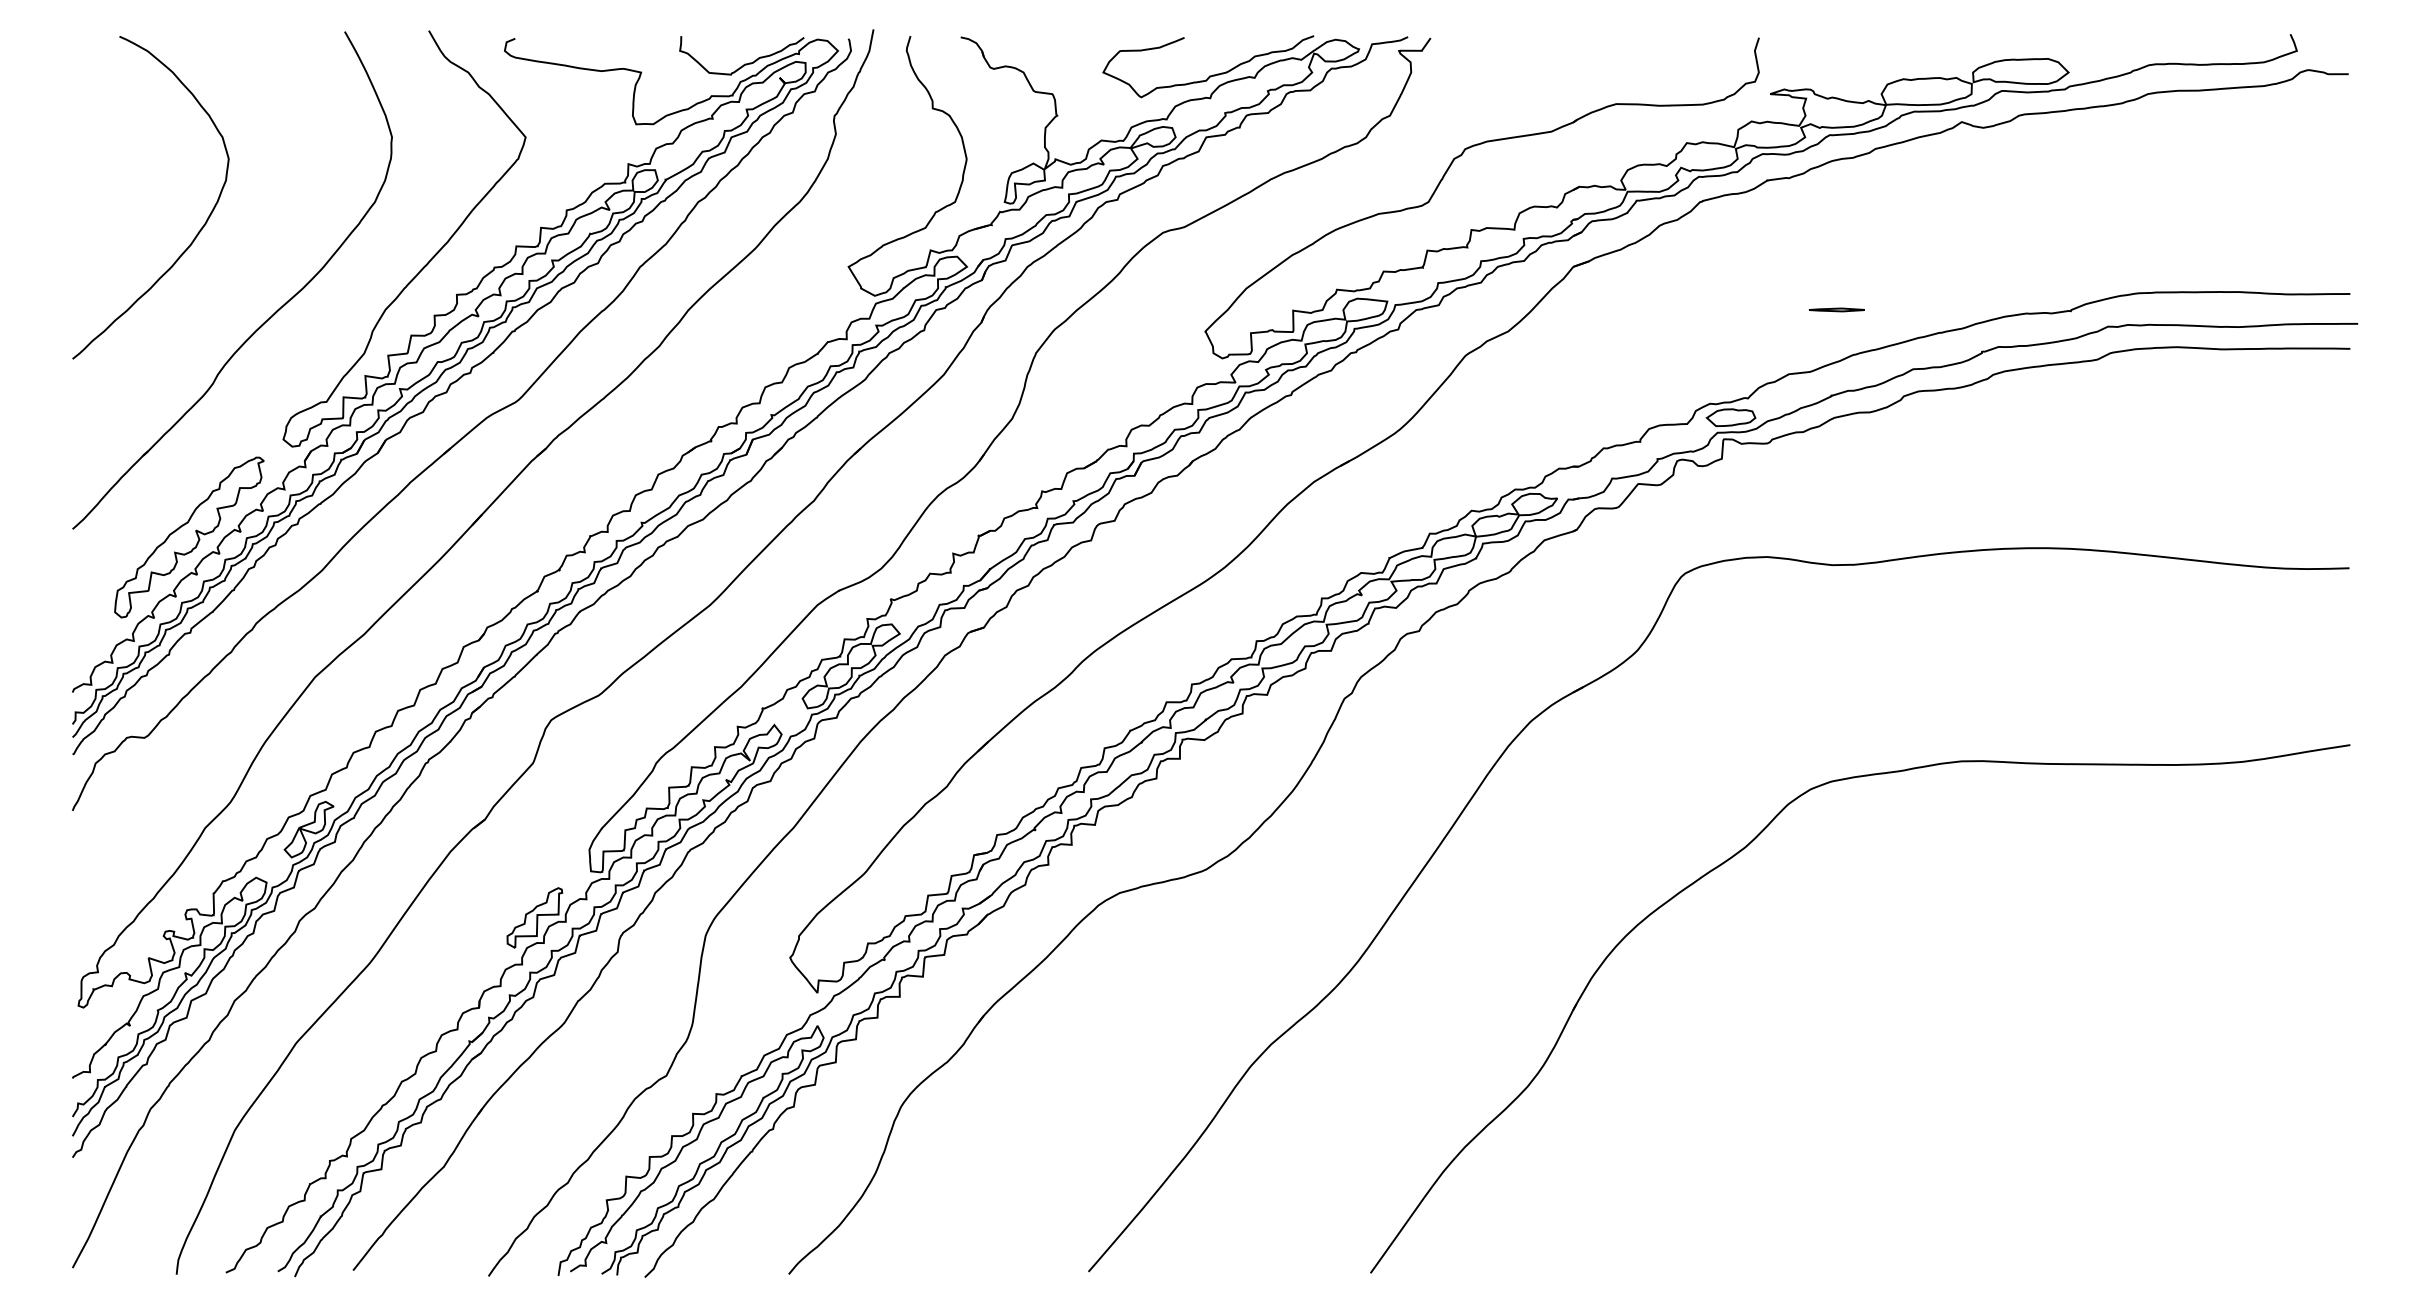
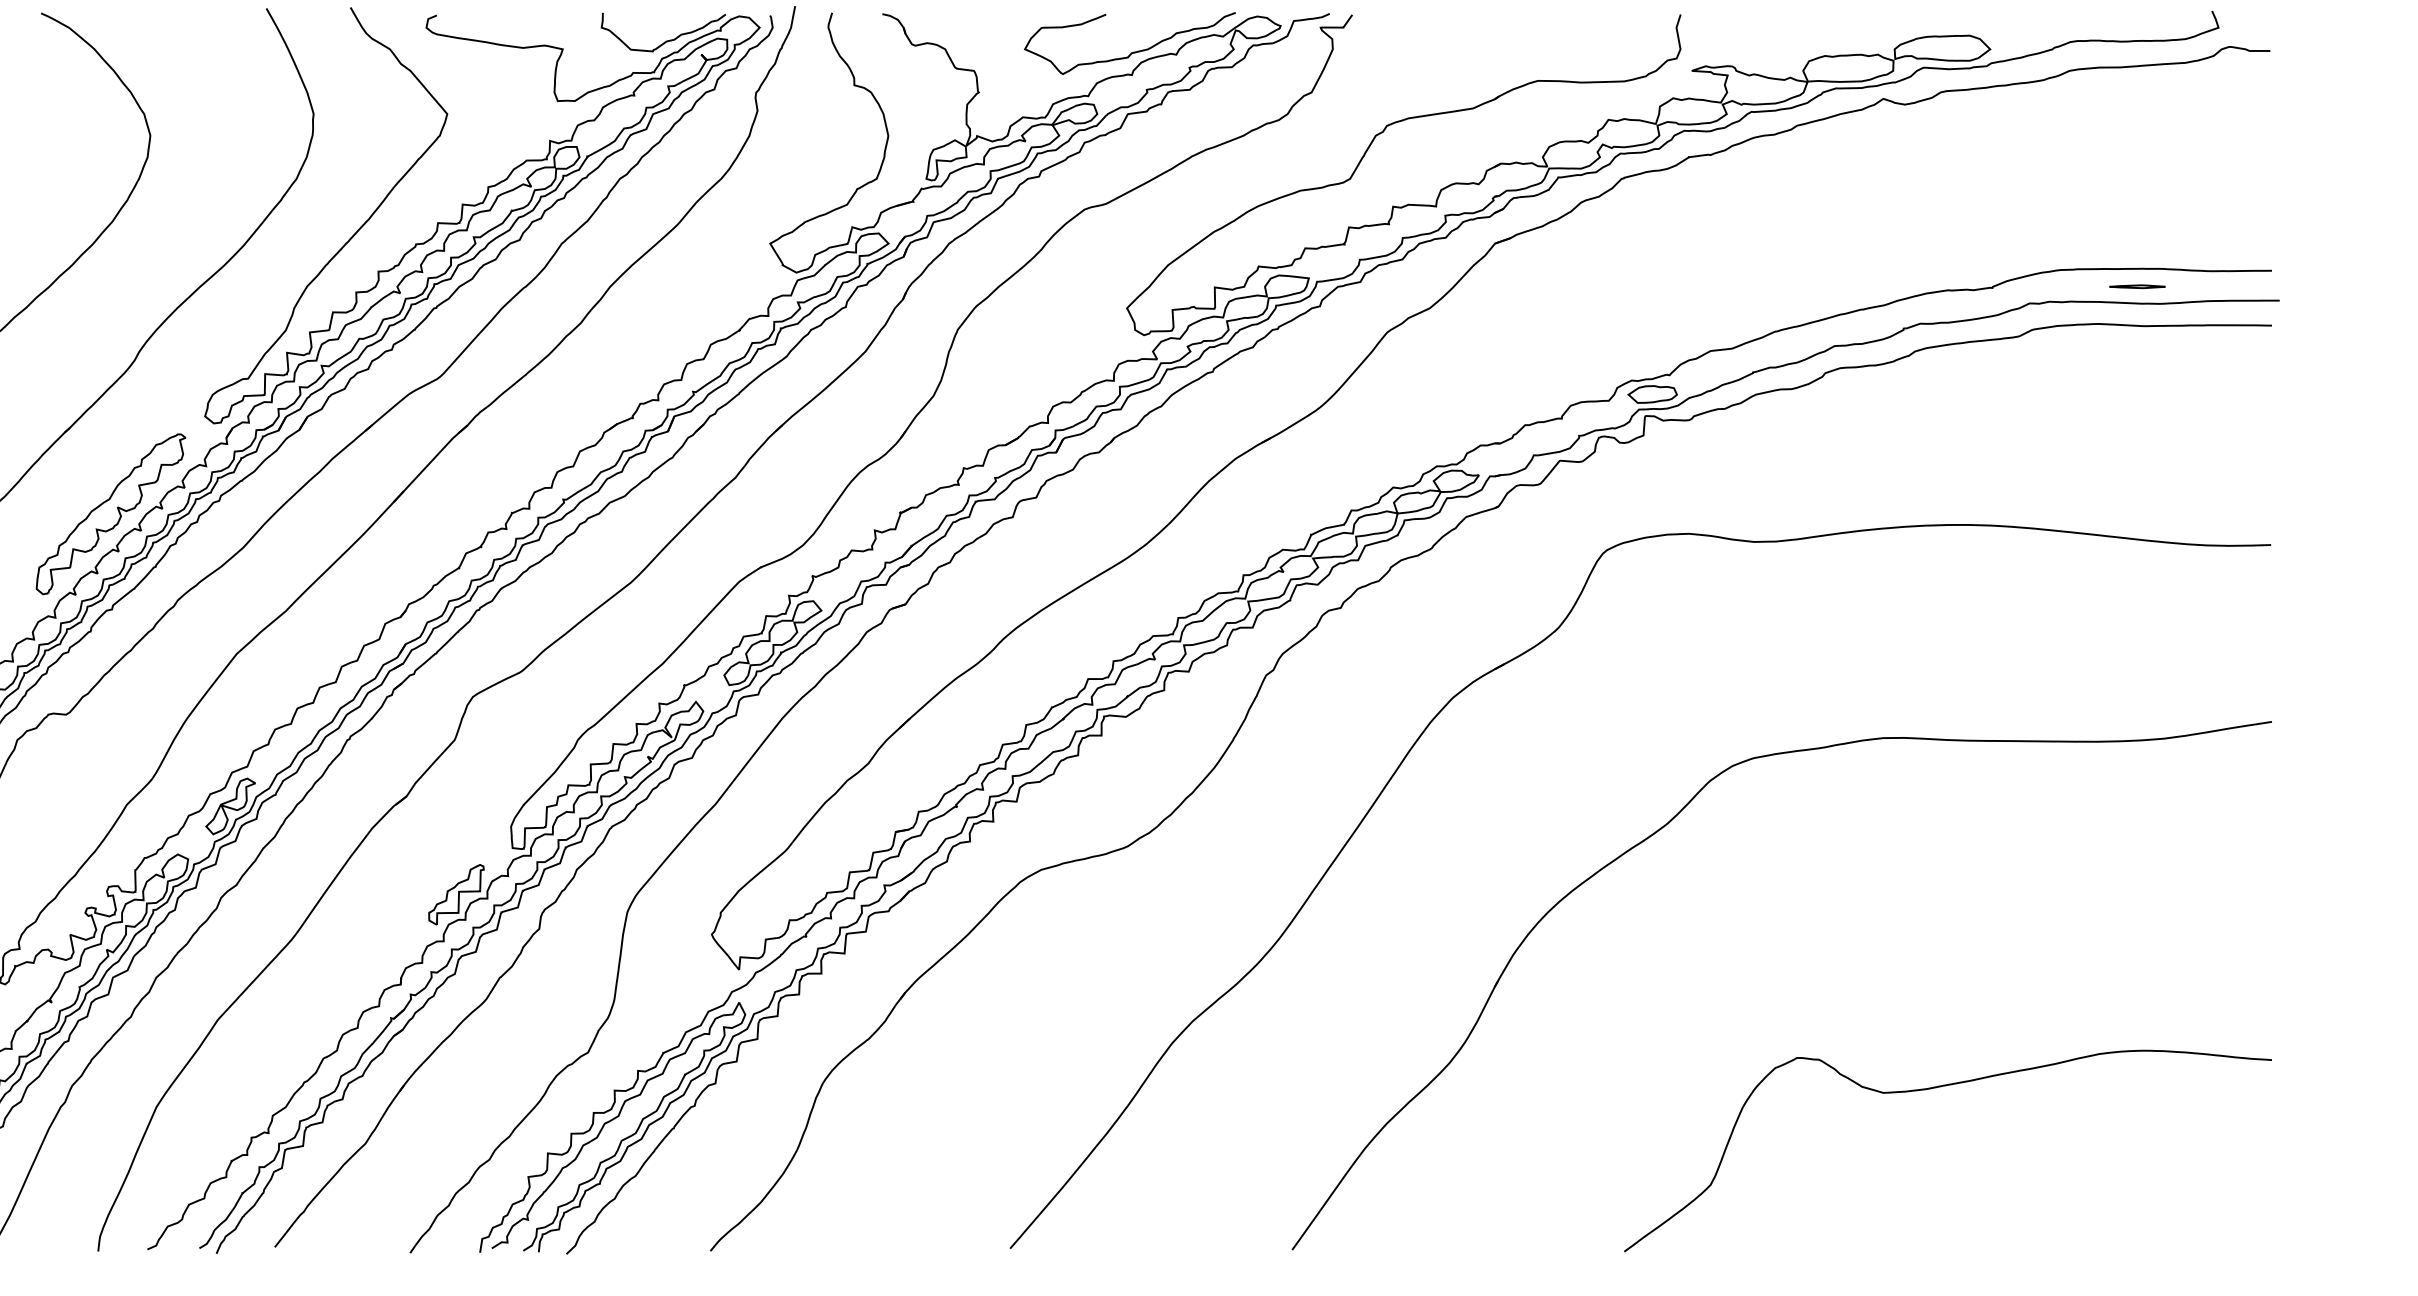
part: (1836, 309) -> (2137, 286), moved
curve: (2015, 1111) -> (1937, 1088), added

